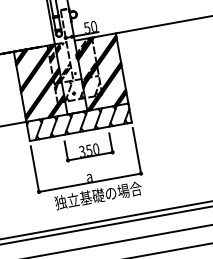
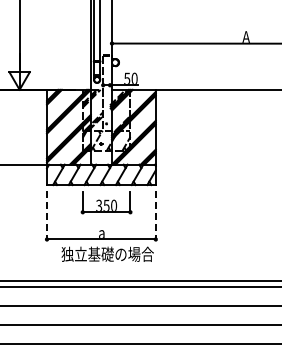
line: (136, 151) -> (155, 215), solid -> dashed
line: (35, 169) -> (47, 215), solid -> dashed

